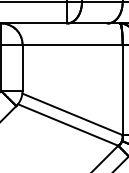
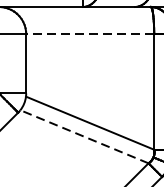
line: (72, 44) -> (90, 33), solid -> dashed
line: (67, 124) -> (83, 136), solid -> dashed

